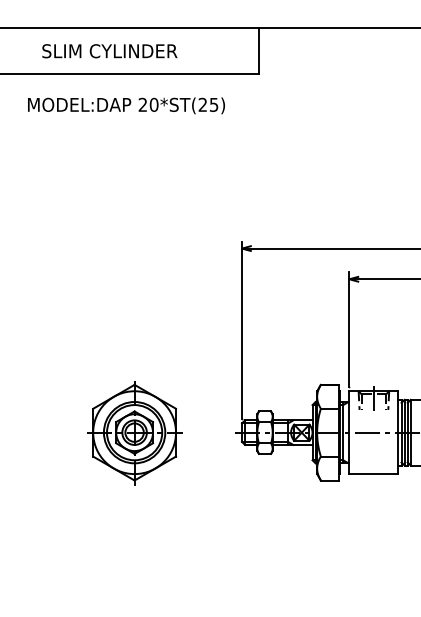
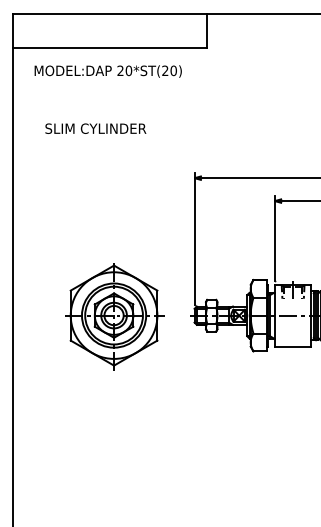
text: (109, 50) -> (95, 128), moved
text: (213, 104) -> (173, 70), 20*ST(25) -> 20*ST(20)
part: (134, 432) -> (114, 315), size x1.4

